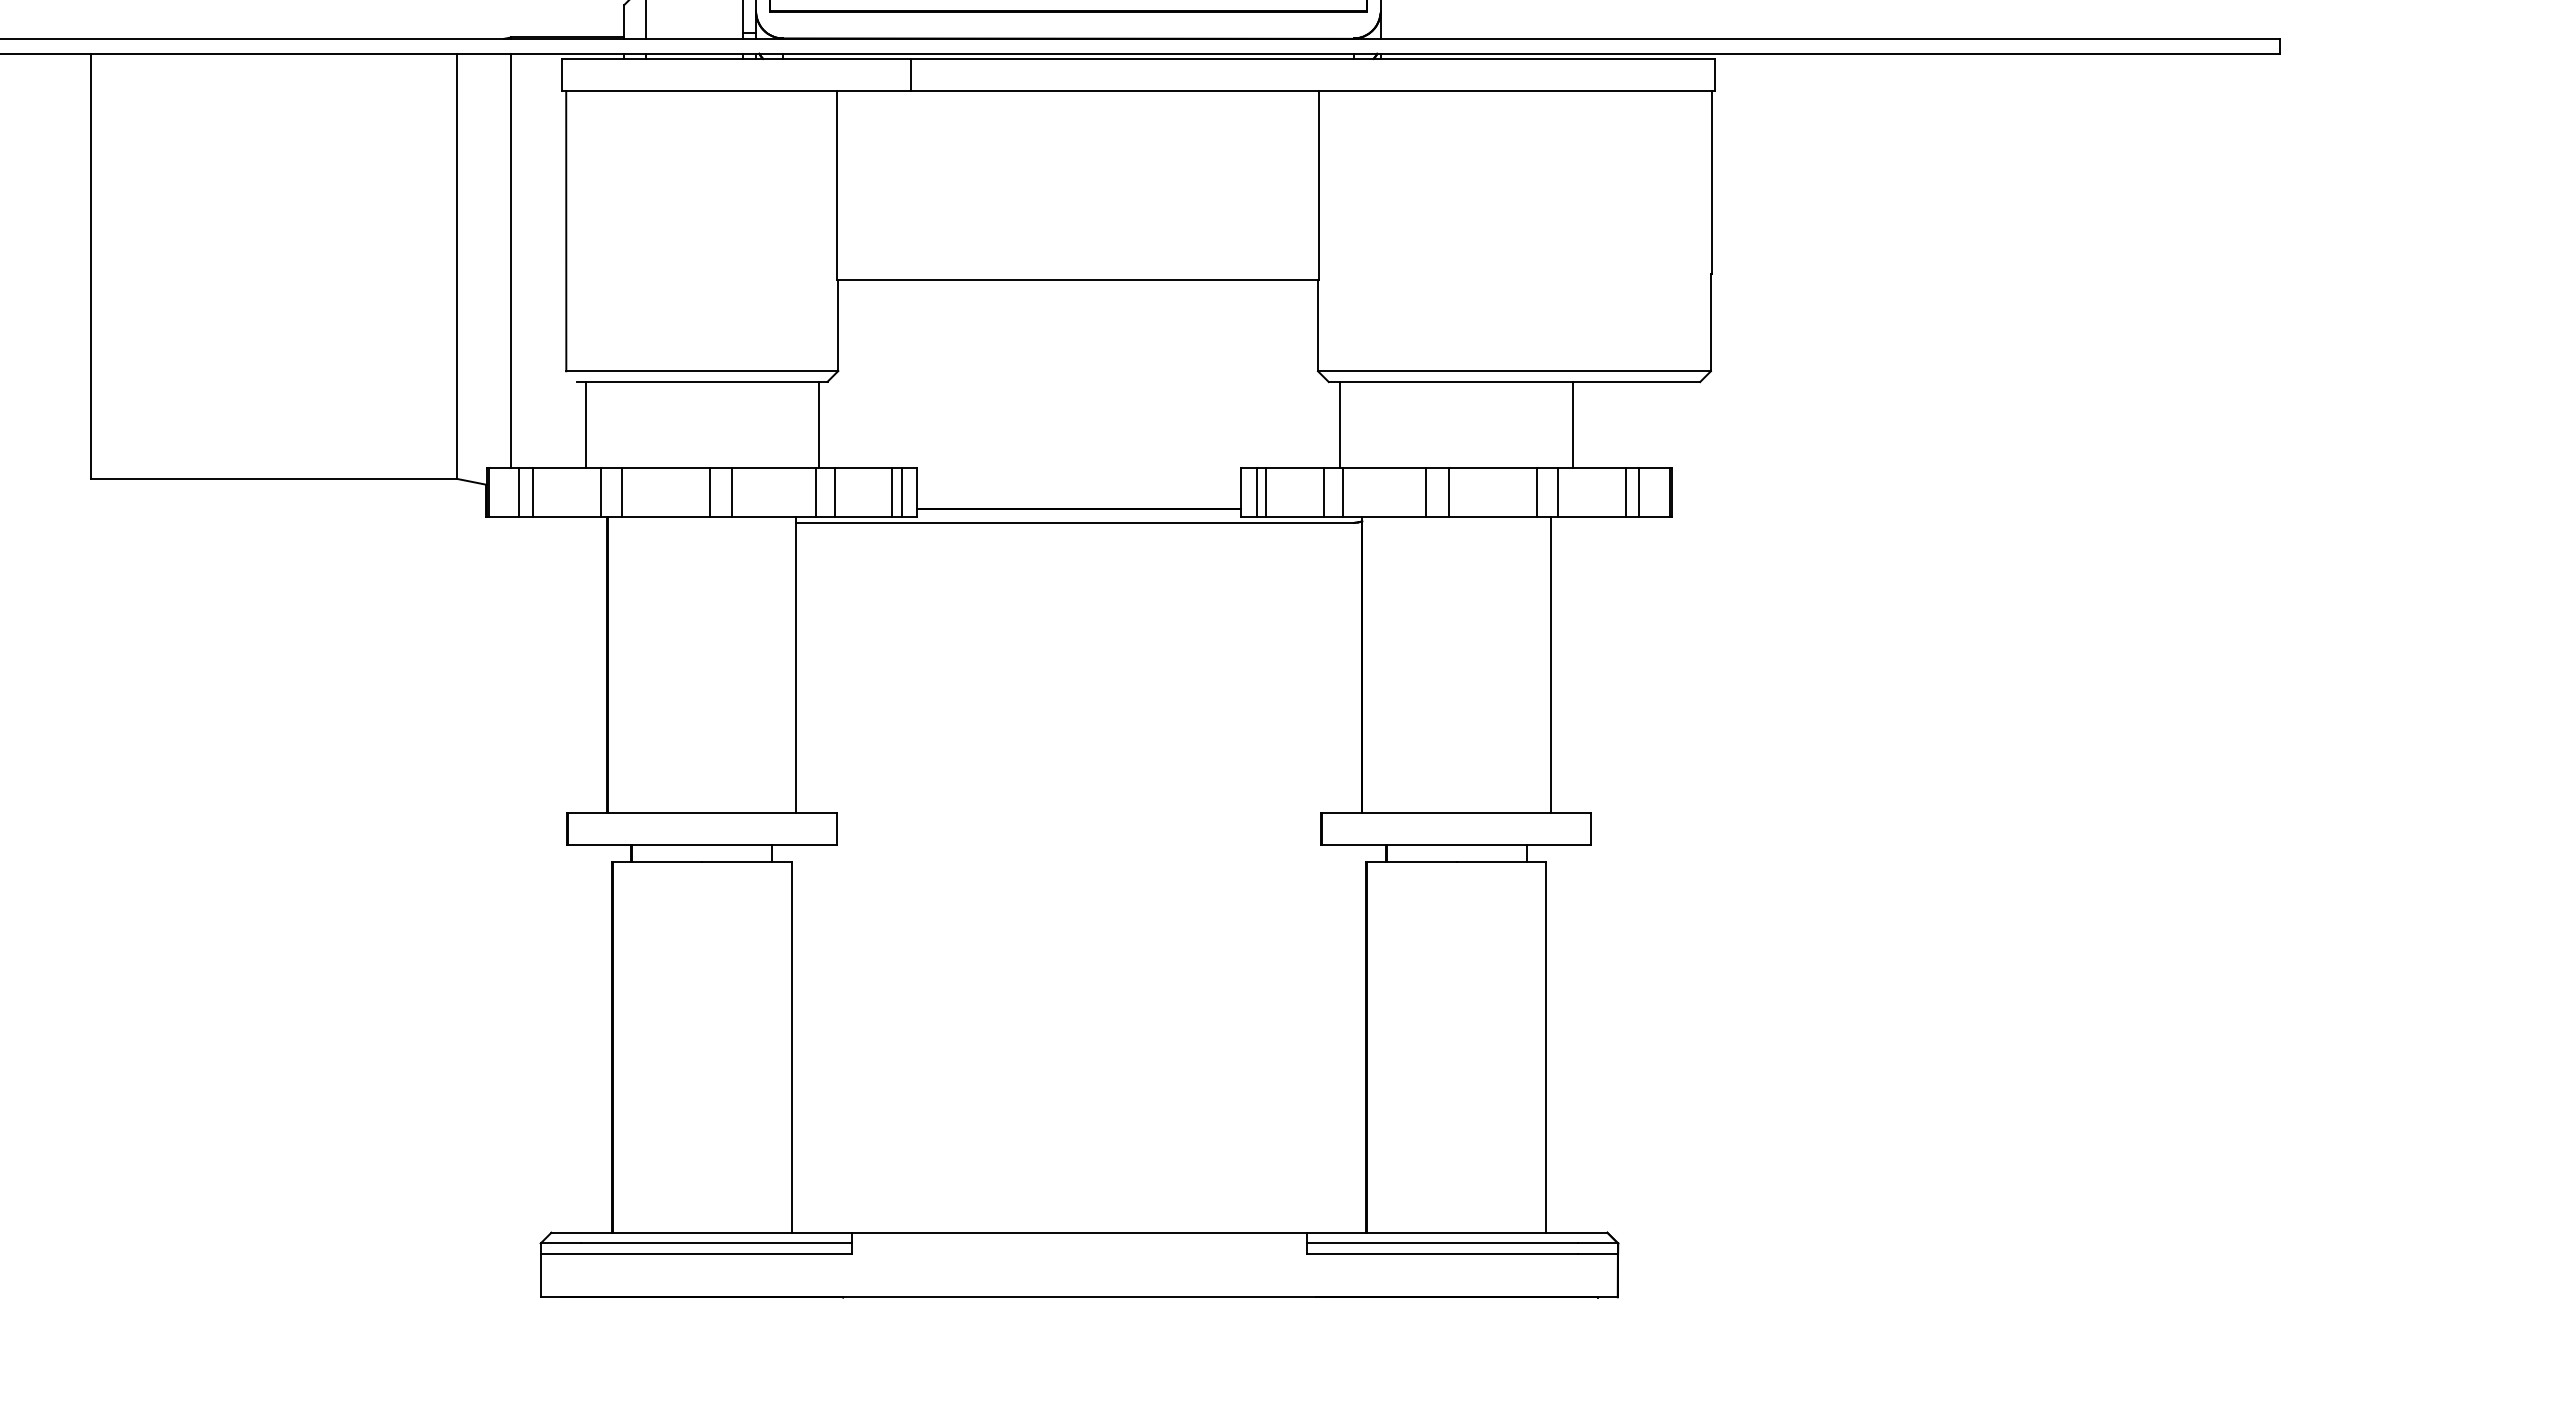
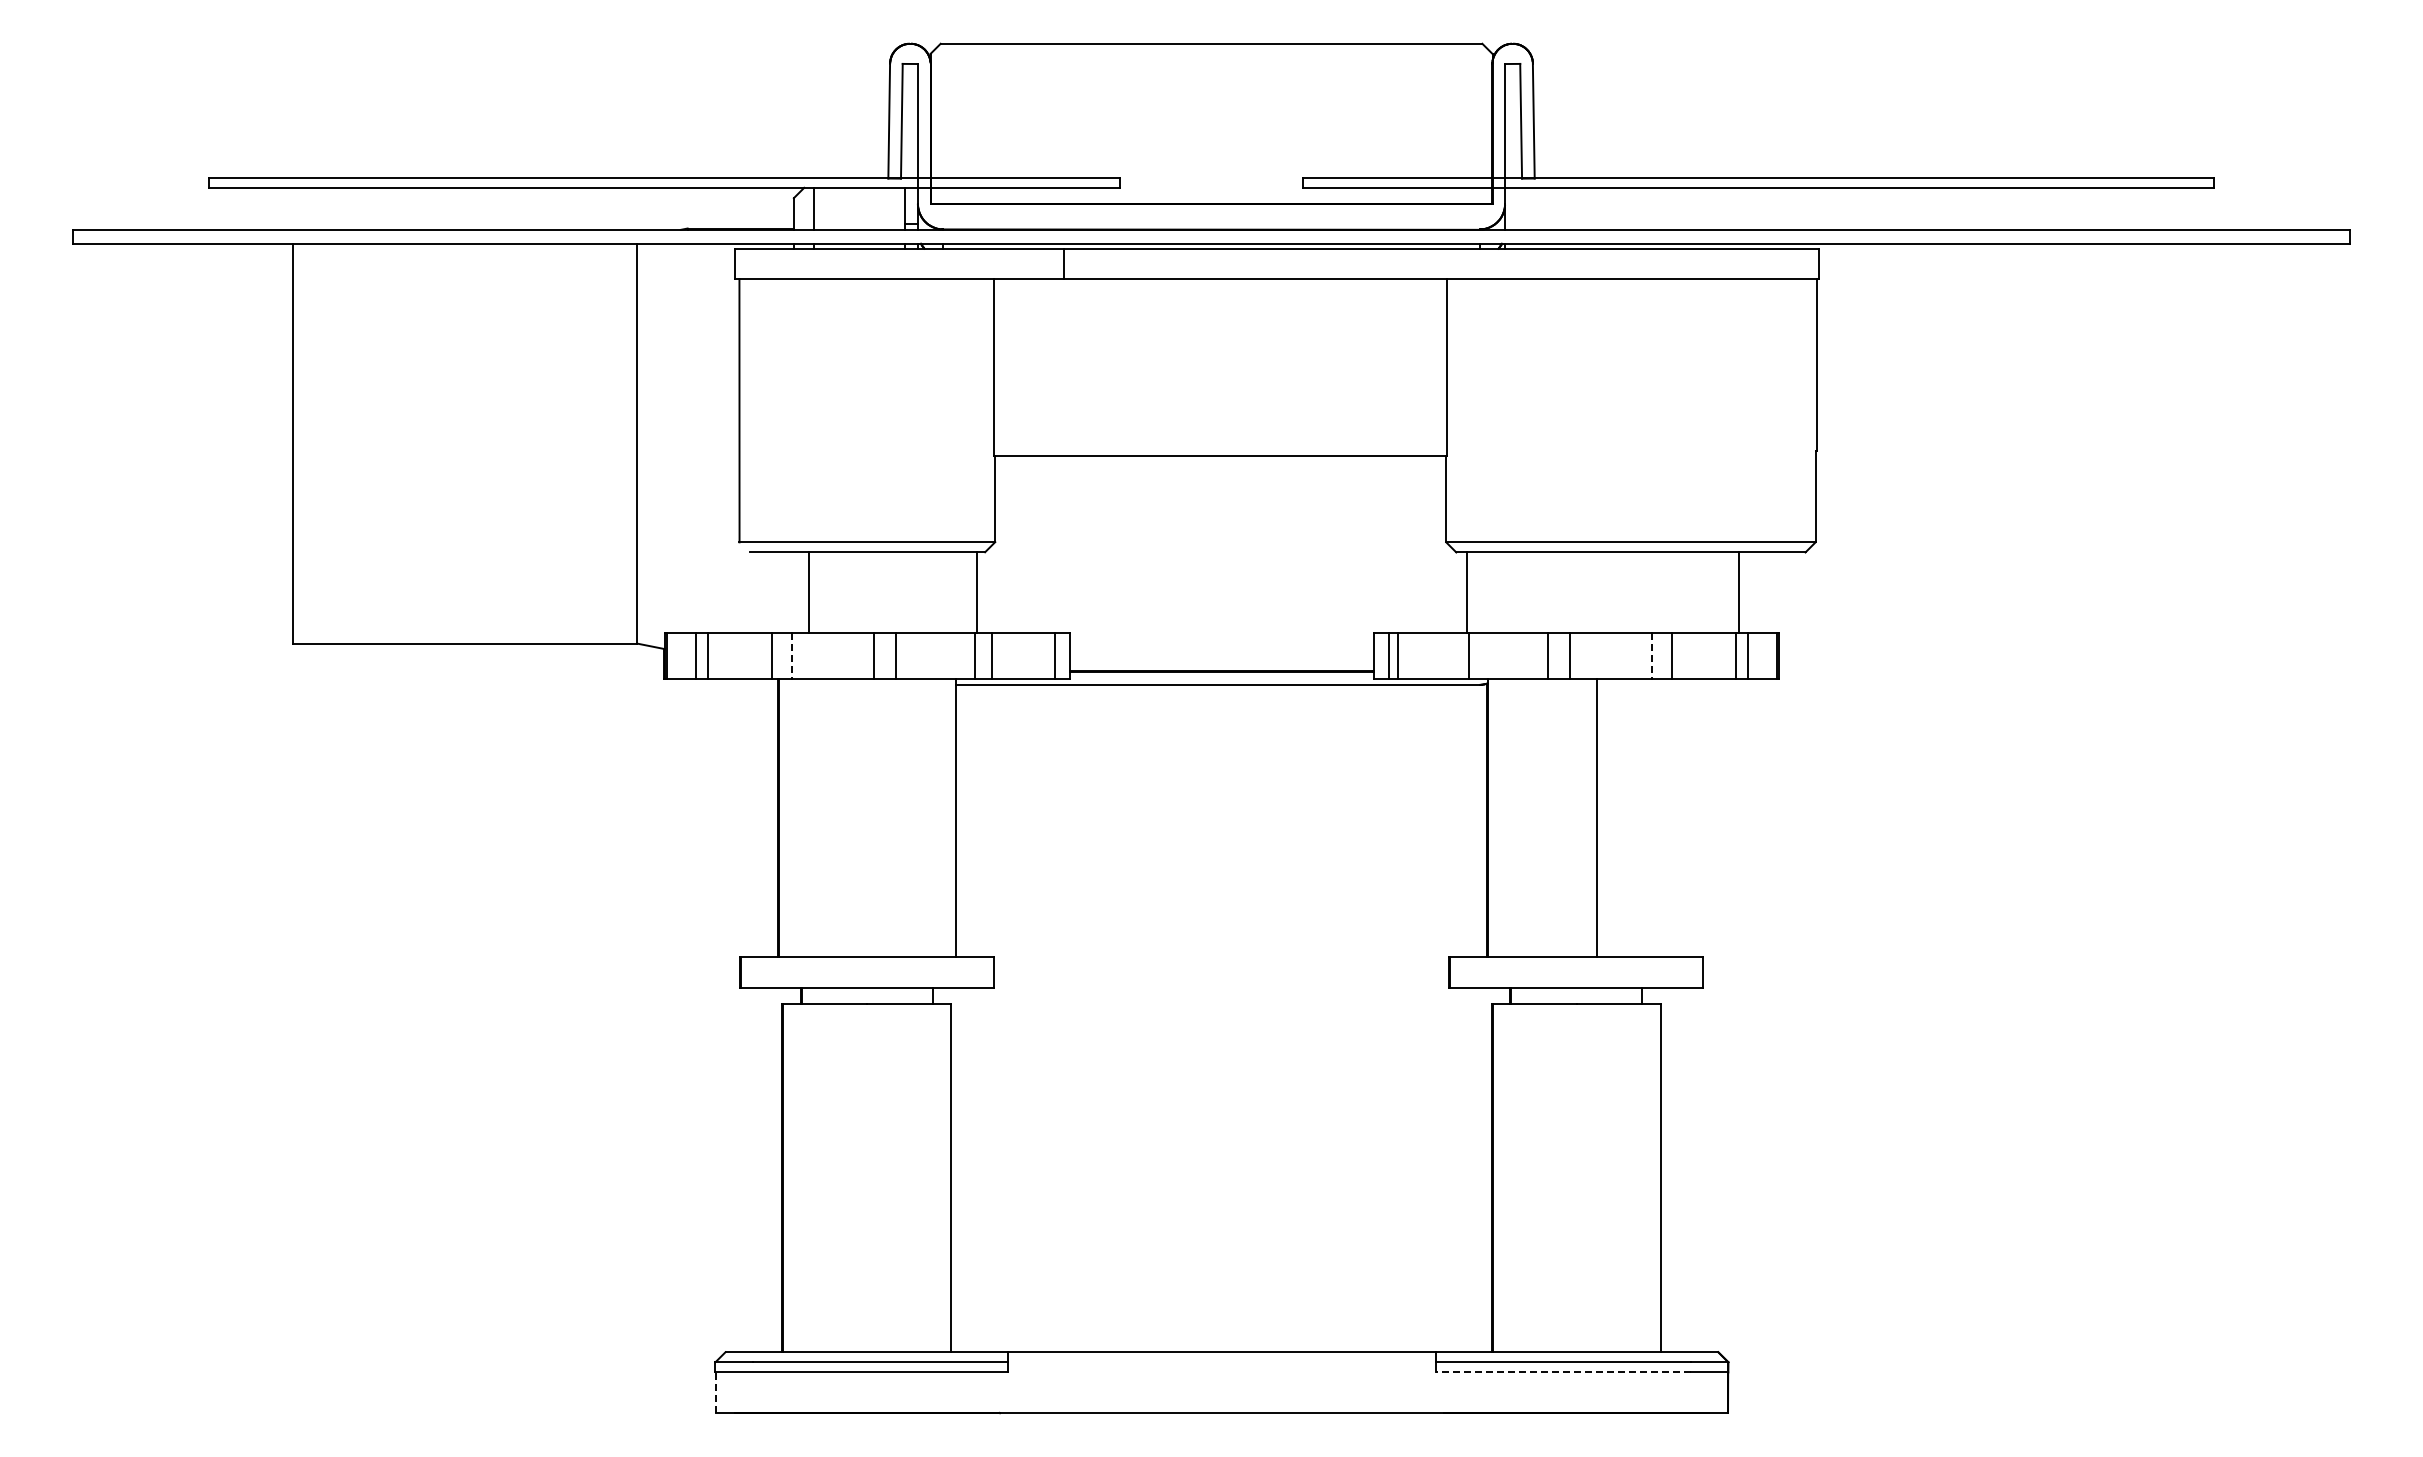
line: (510, 260) -> (687, 438), removed
line: (586, 424) -> (809, 592), moved
line: (1572, 424) -> (1738, 592), moved
line: (892, 491) -> (1046, 655), removed
line: (1323, 491) -> (1451, 655), removed
line: (621, 492) -> (791, 656), solid -> dashed
line: (1537, 492) -> (1652, 656), solid -> dashed
line: (1551, 663) -> (1597, 817), moved
line: (1441, 1254) -> (1562, 1372), solid -> dashed
line: (540, 1275) -> (715, 1392), solid -> dashed

